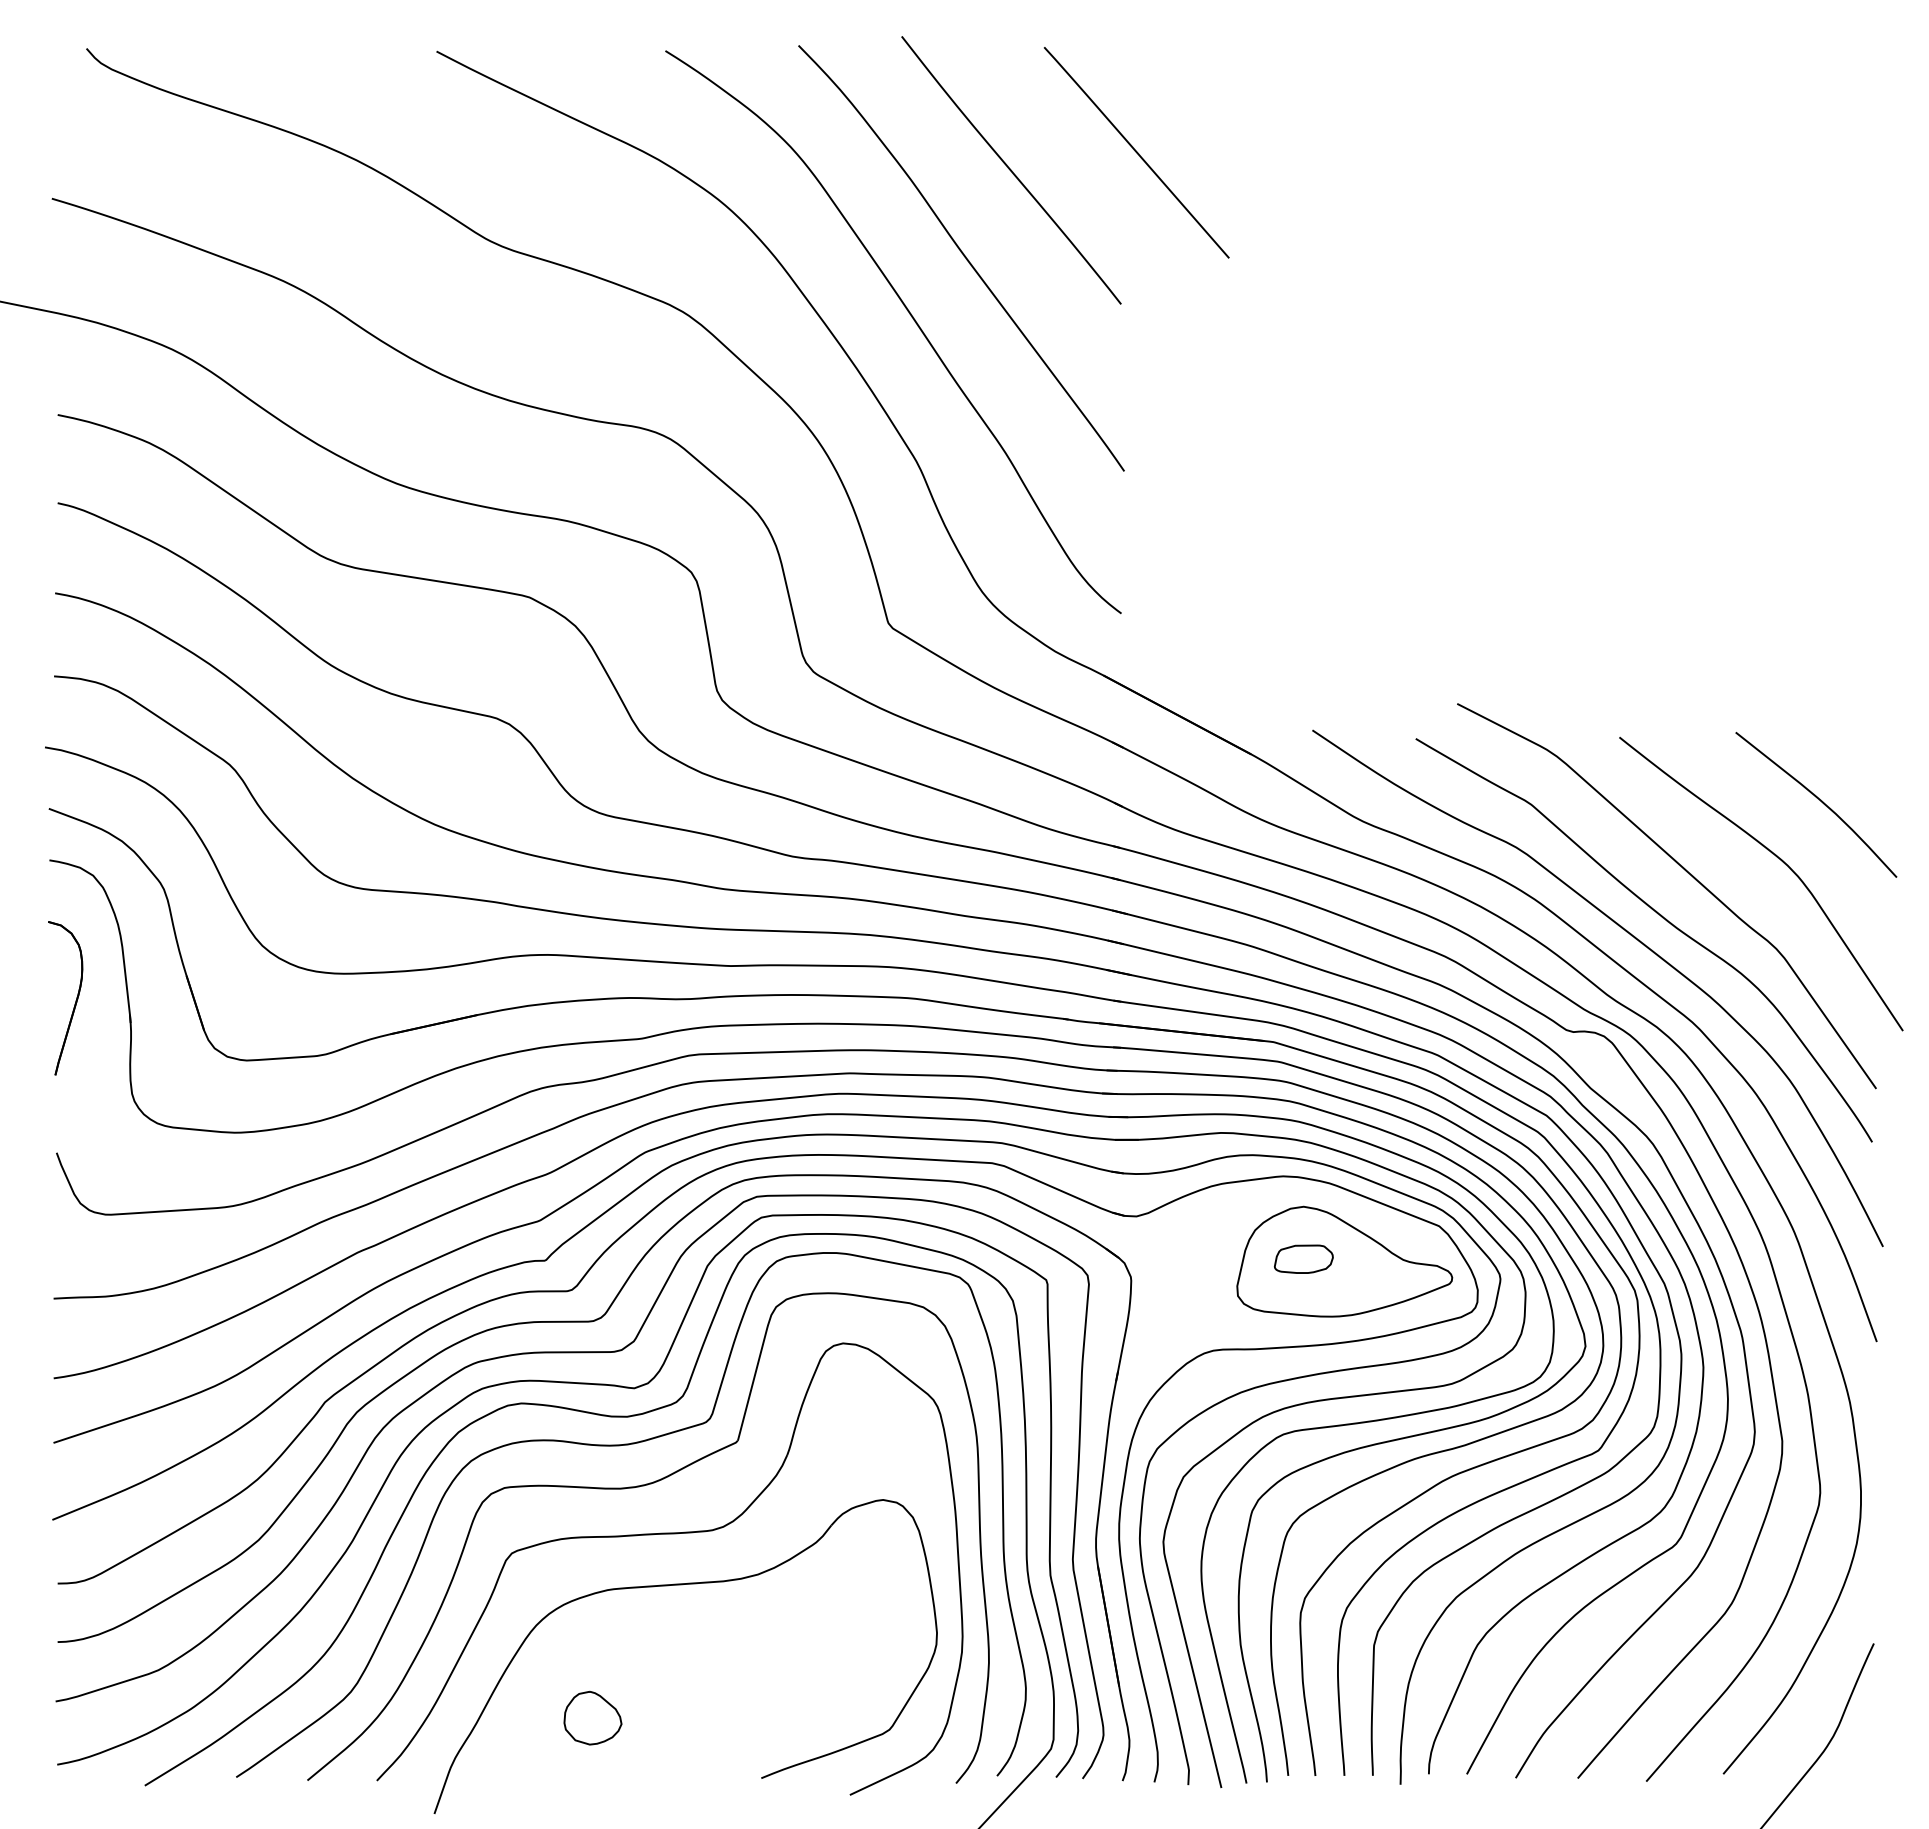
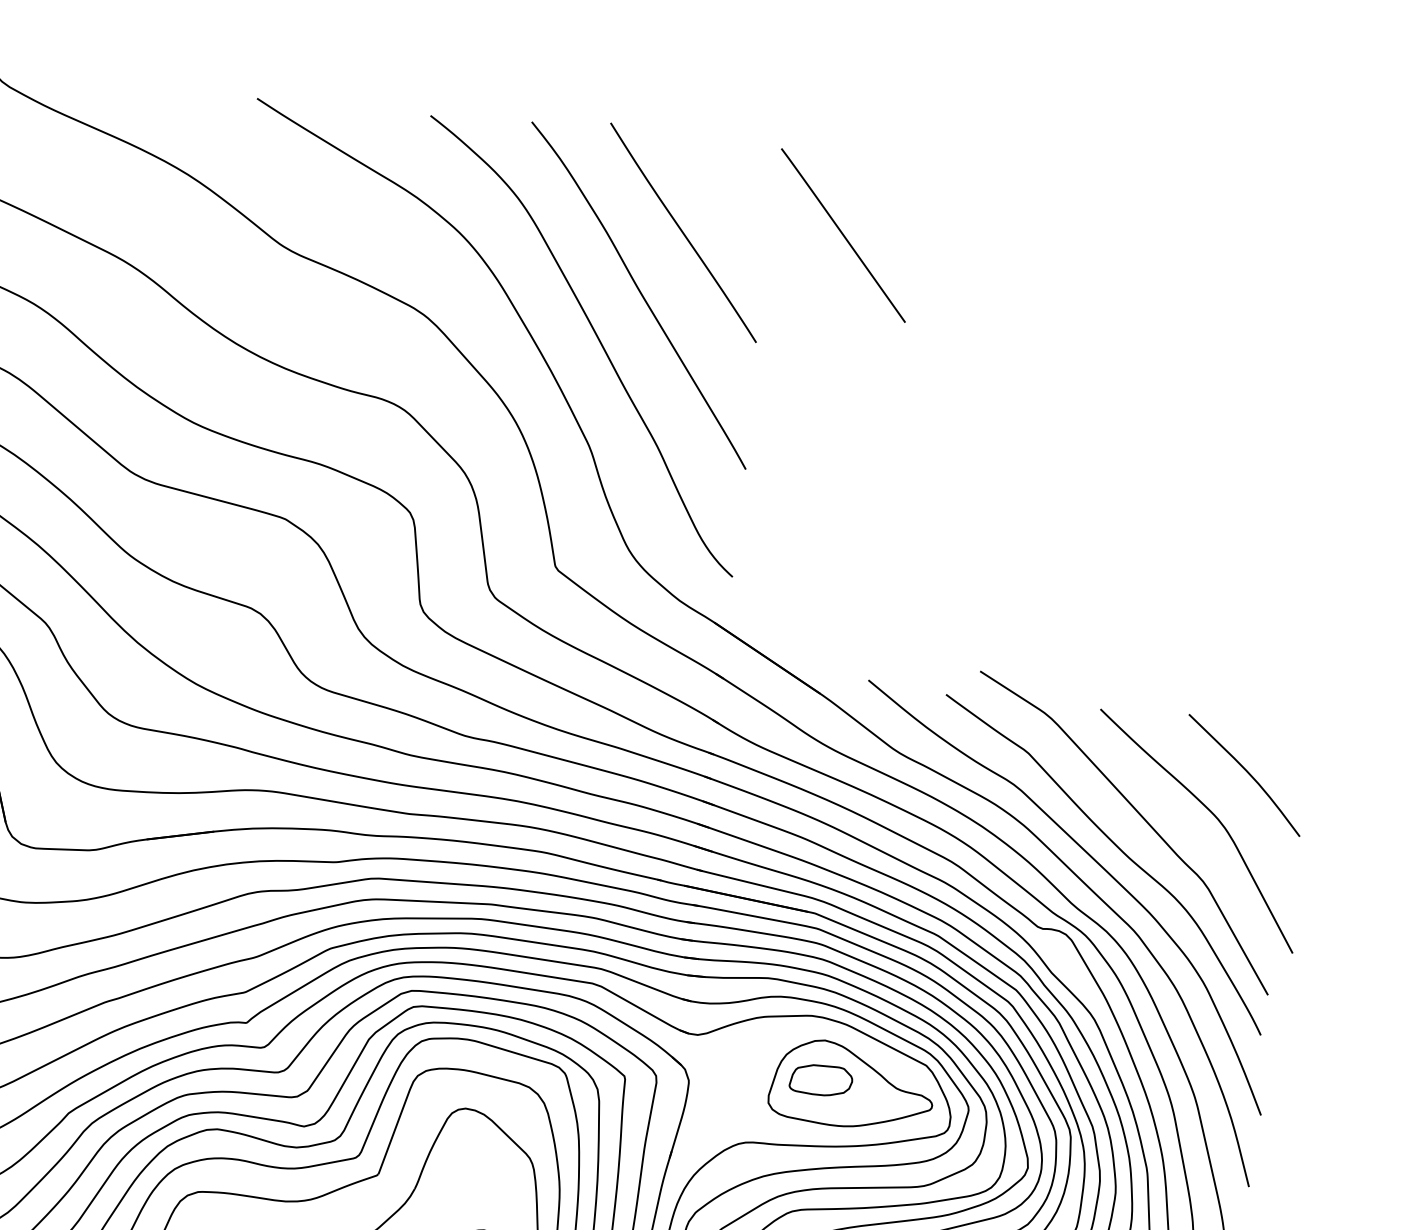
line: (1136, 152) -> (843, 235), moved
part: (1303, 1258) -> (821, 1079), size x1.4

